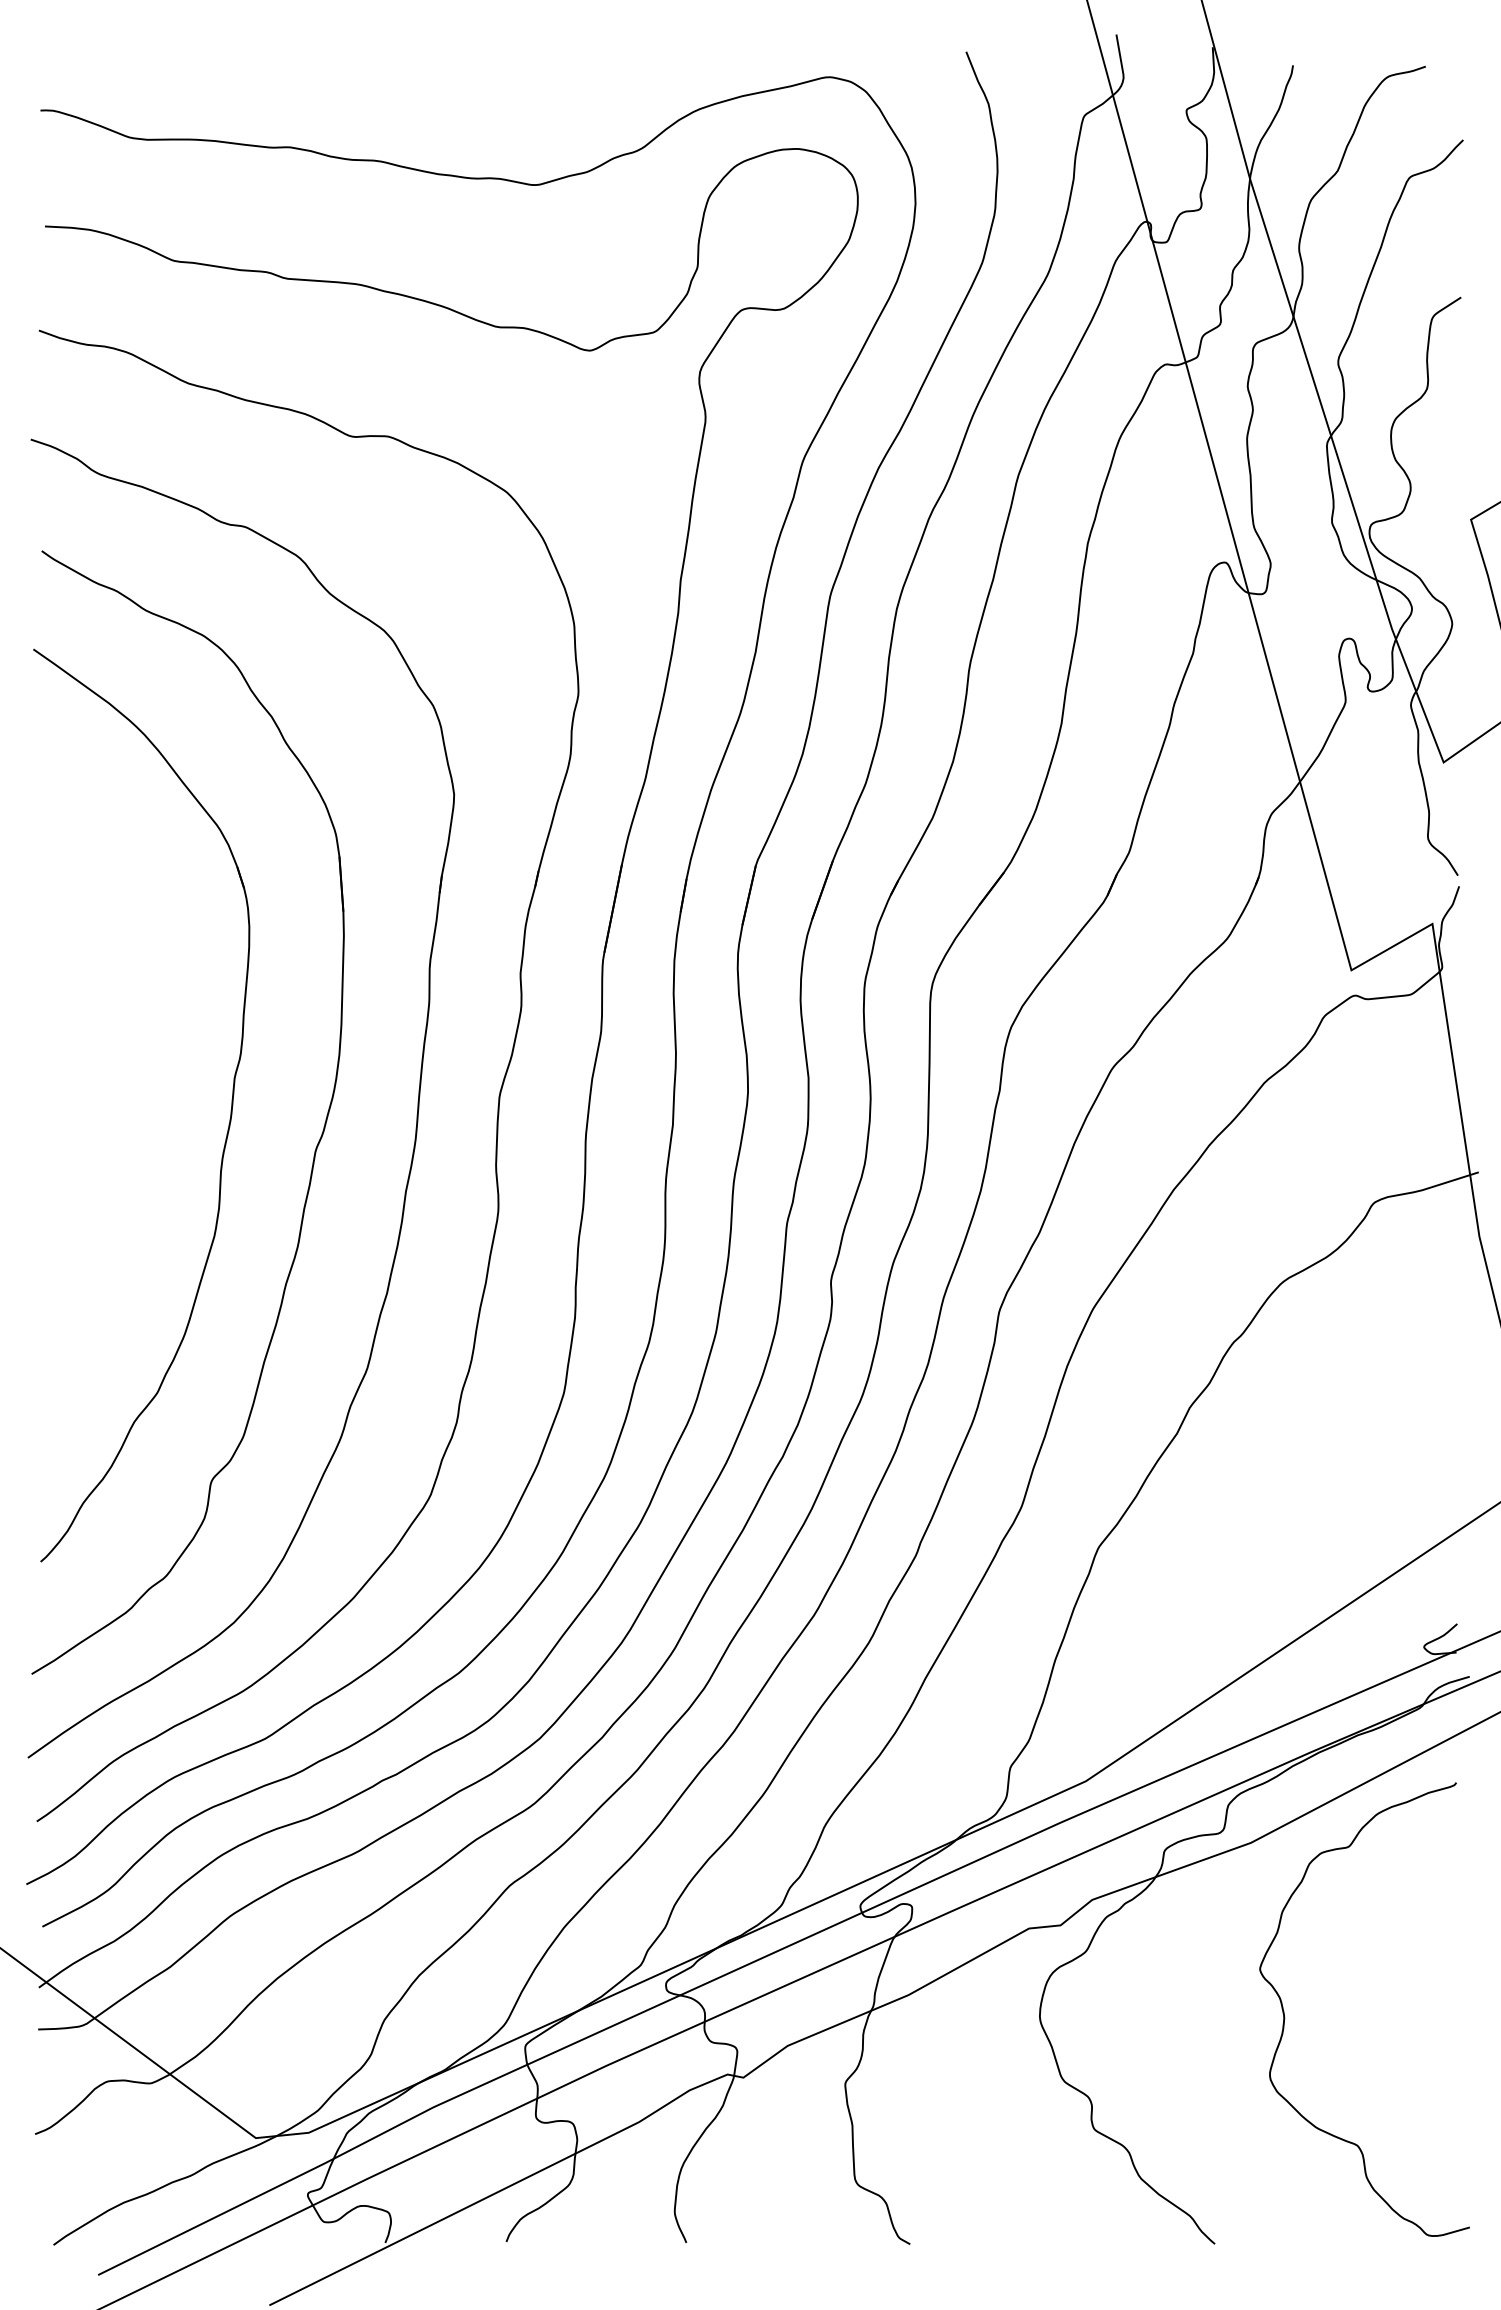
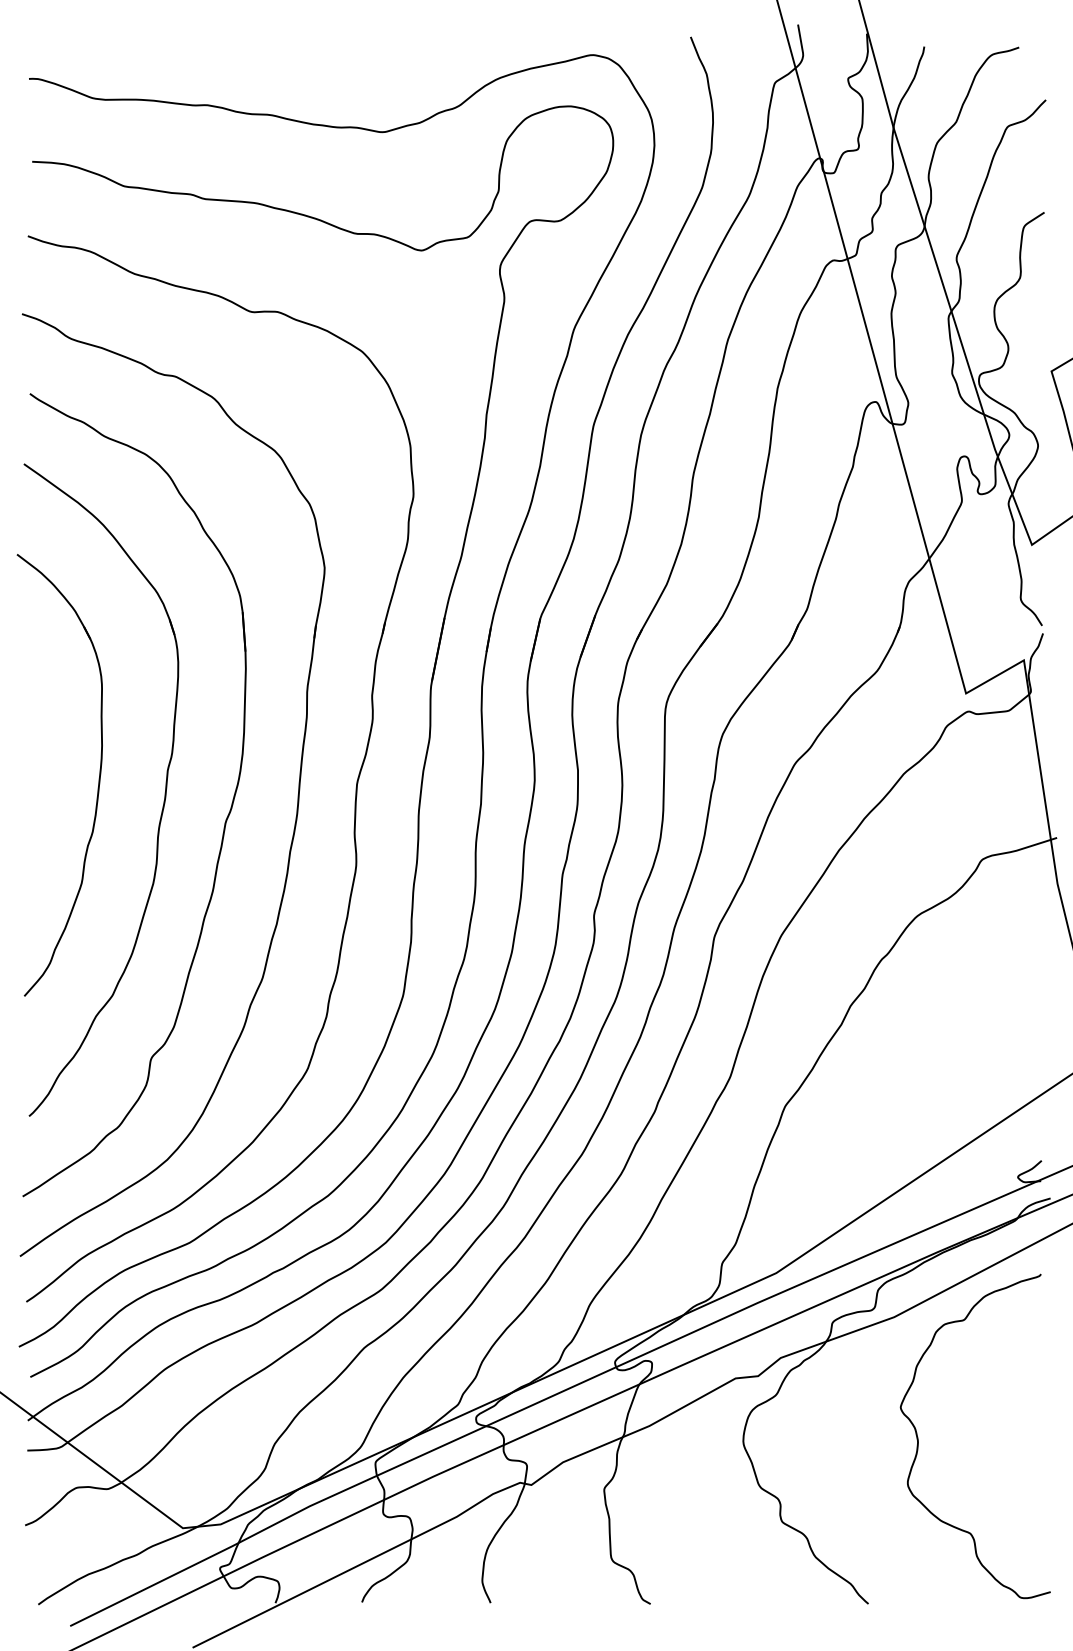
part: (138, 1087) -> (99, 777), added

